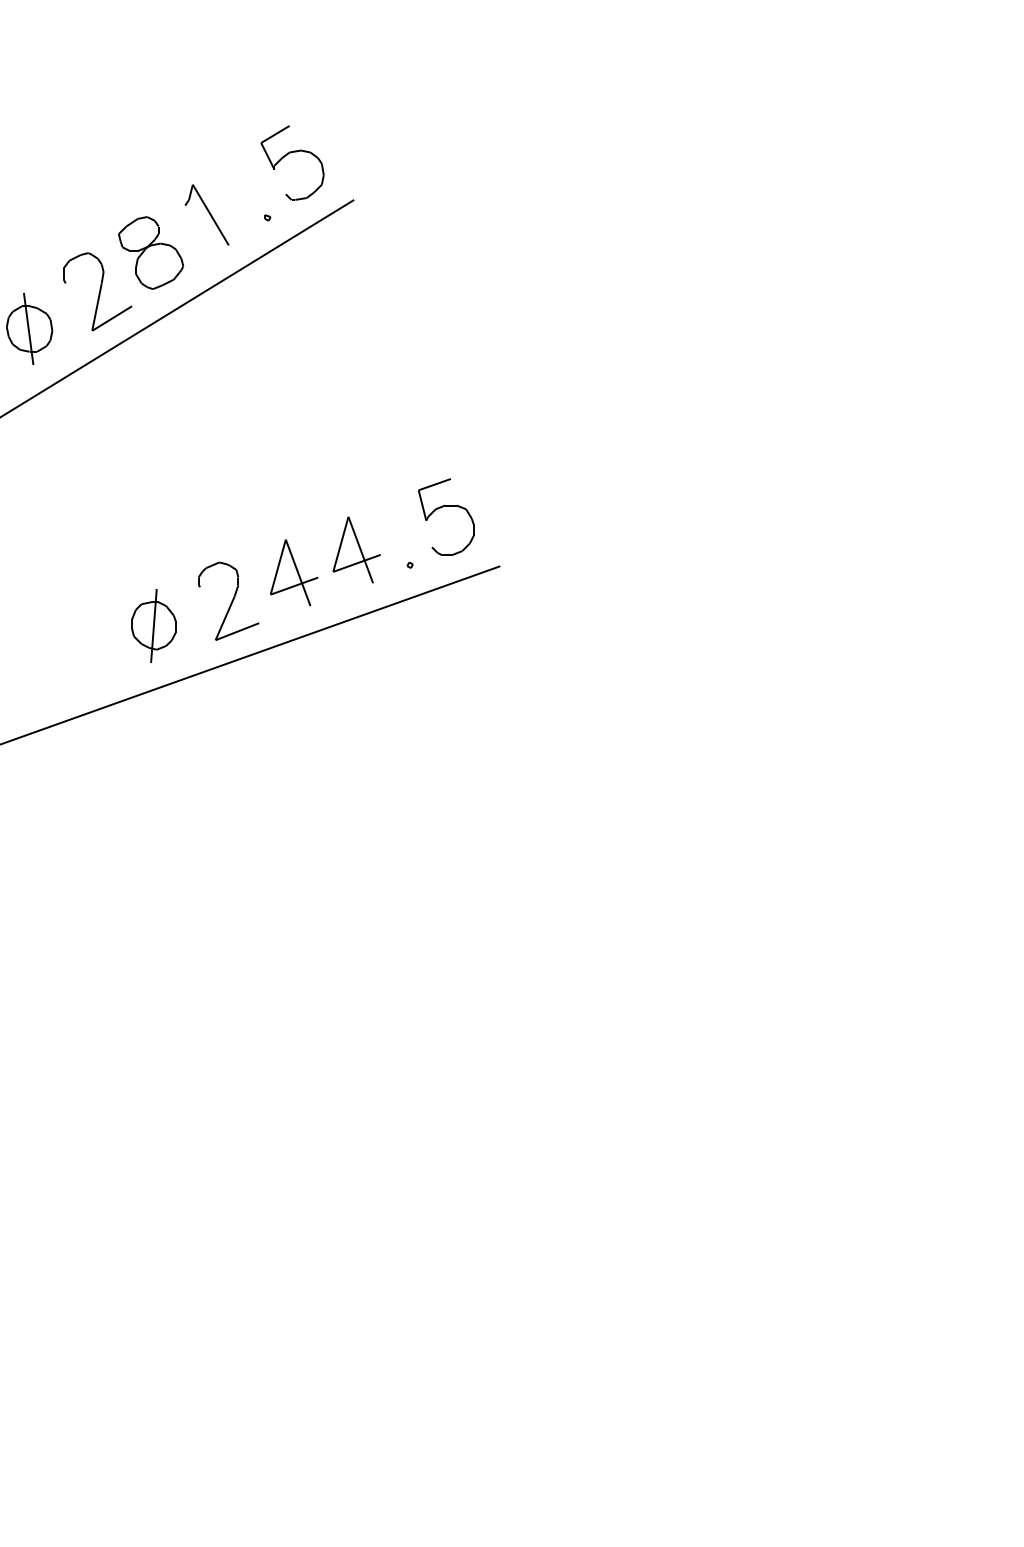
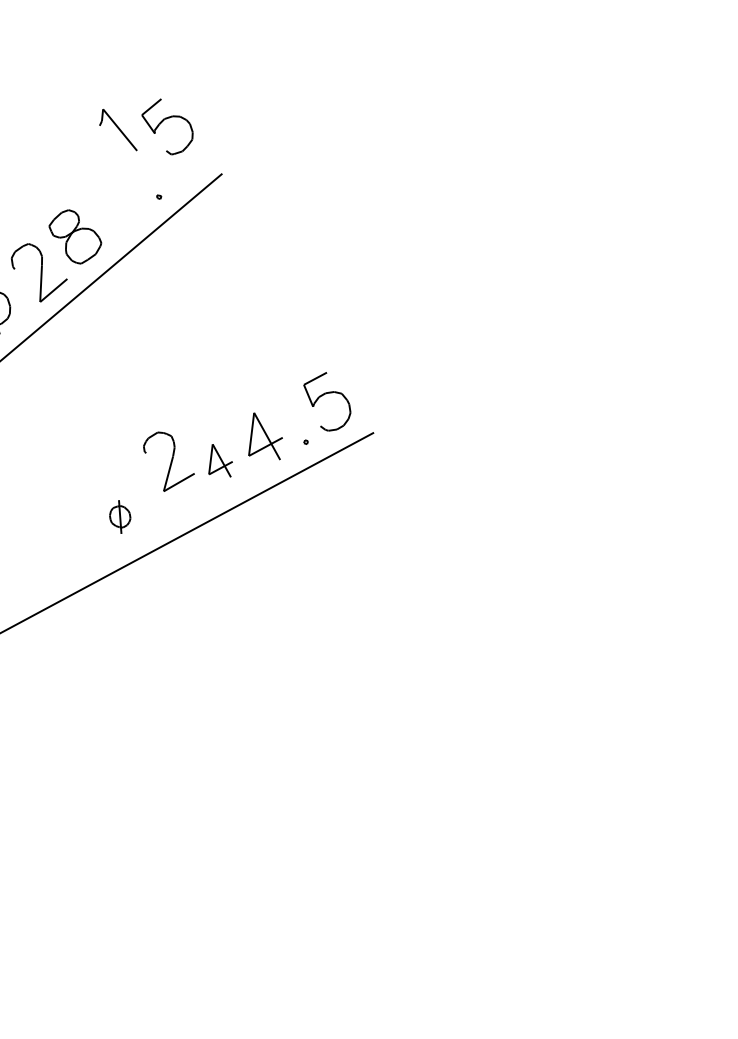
part: (286, 156) -> (162, 122), moved
part: (206, 214) -> (116, 130), moved
part: (294, 572) -> (219, 460), size x0.7
part: (228, 600) -> (168, 460), moved
part: (153, 625) -> (119, 516), size x0.6

